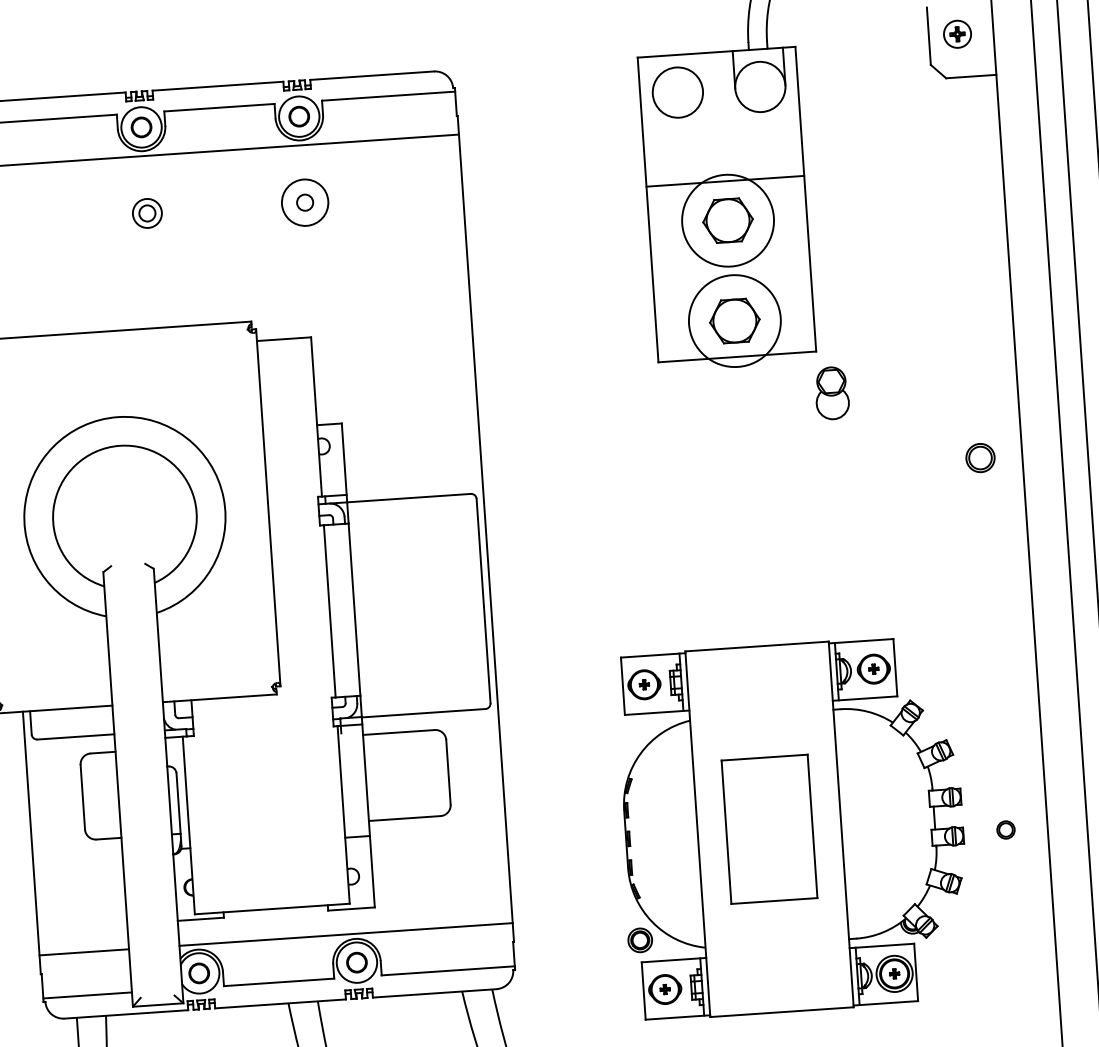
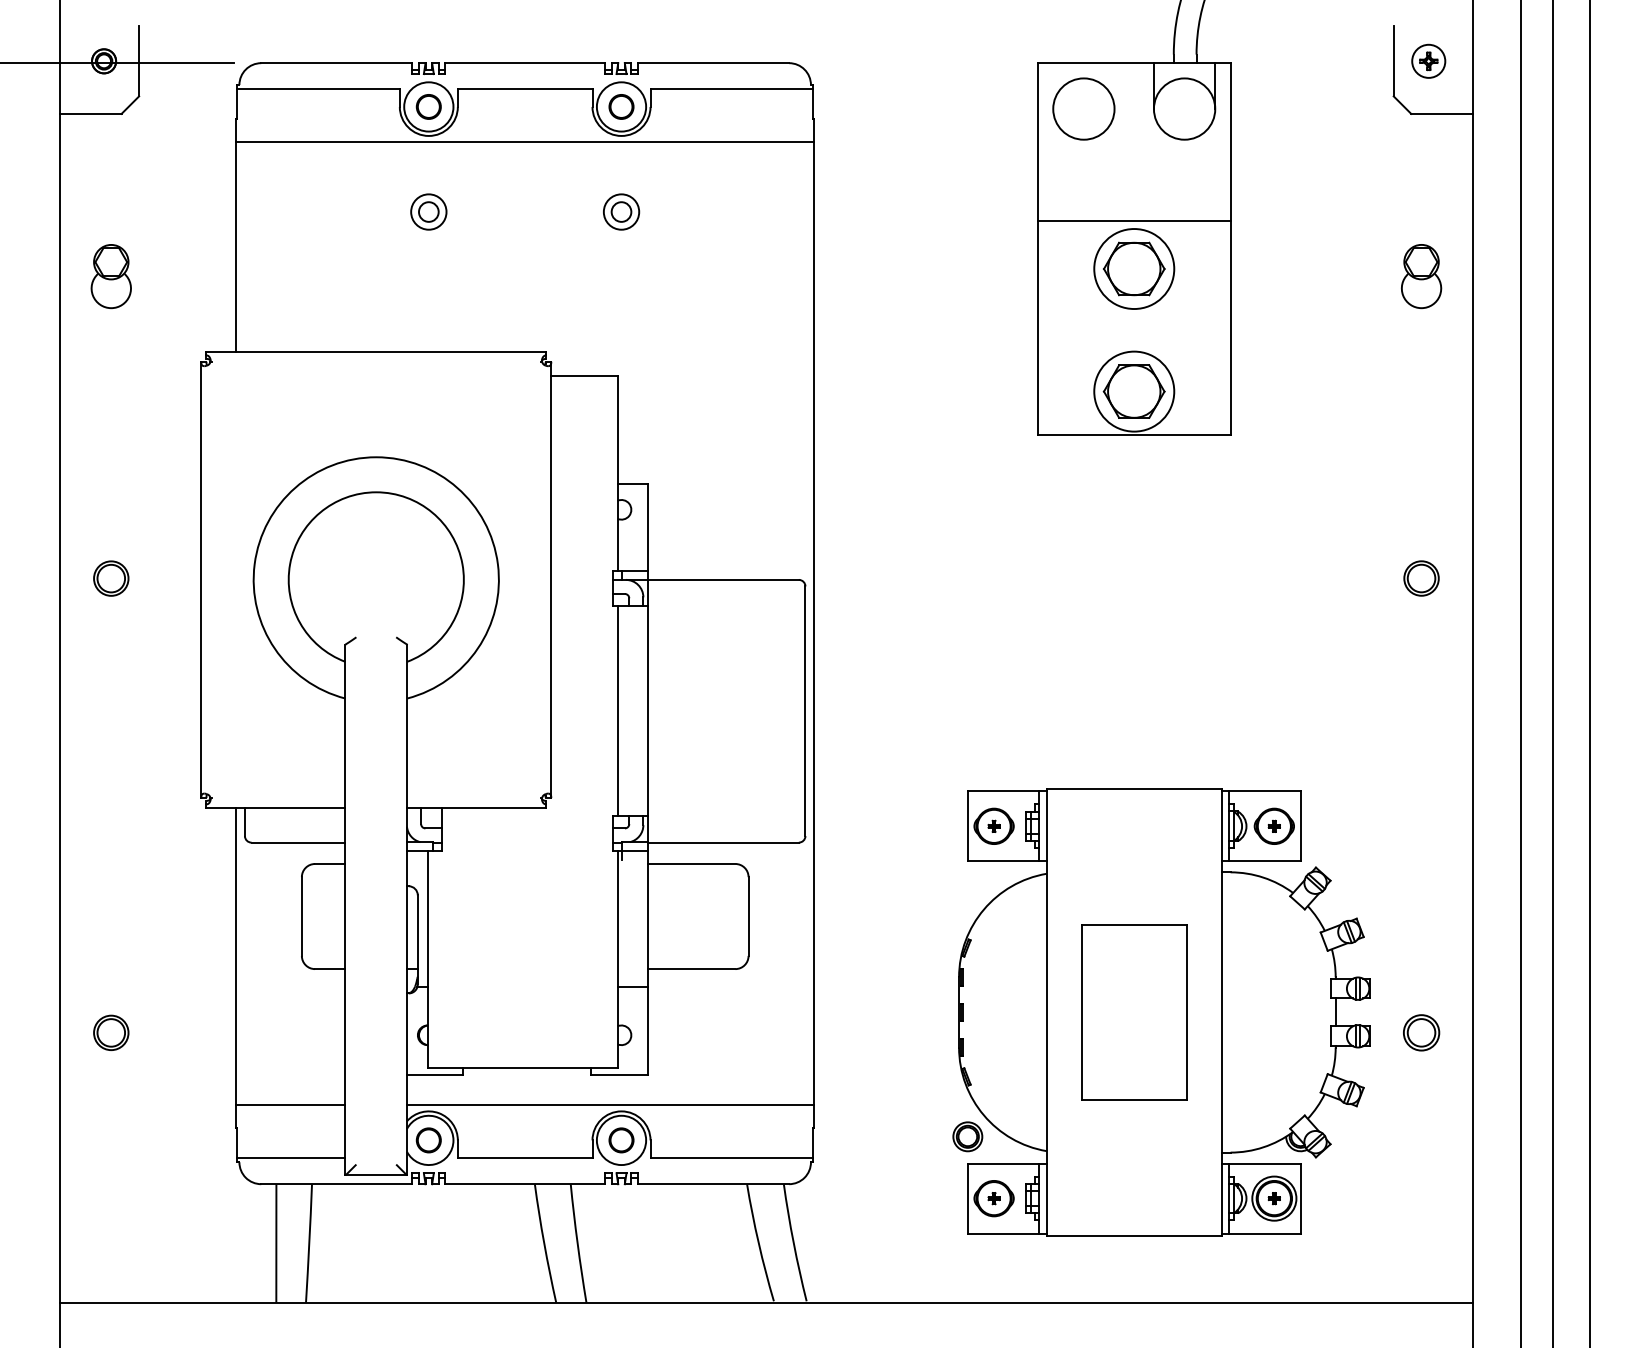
circle: (305, 202) -> (621, 211), size x0.62
circle: (728, 221) -> (1134, 269), size x0.71
circle: (735, 320) -> (1134, 391), size x0.71
part: (832, 393) -> (1421, 276), moved
part: (1005, 829) -> (1421, 1032), size x1.67

